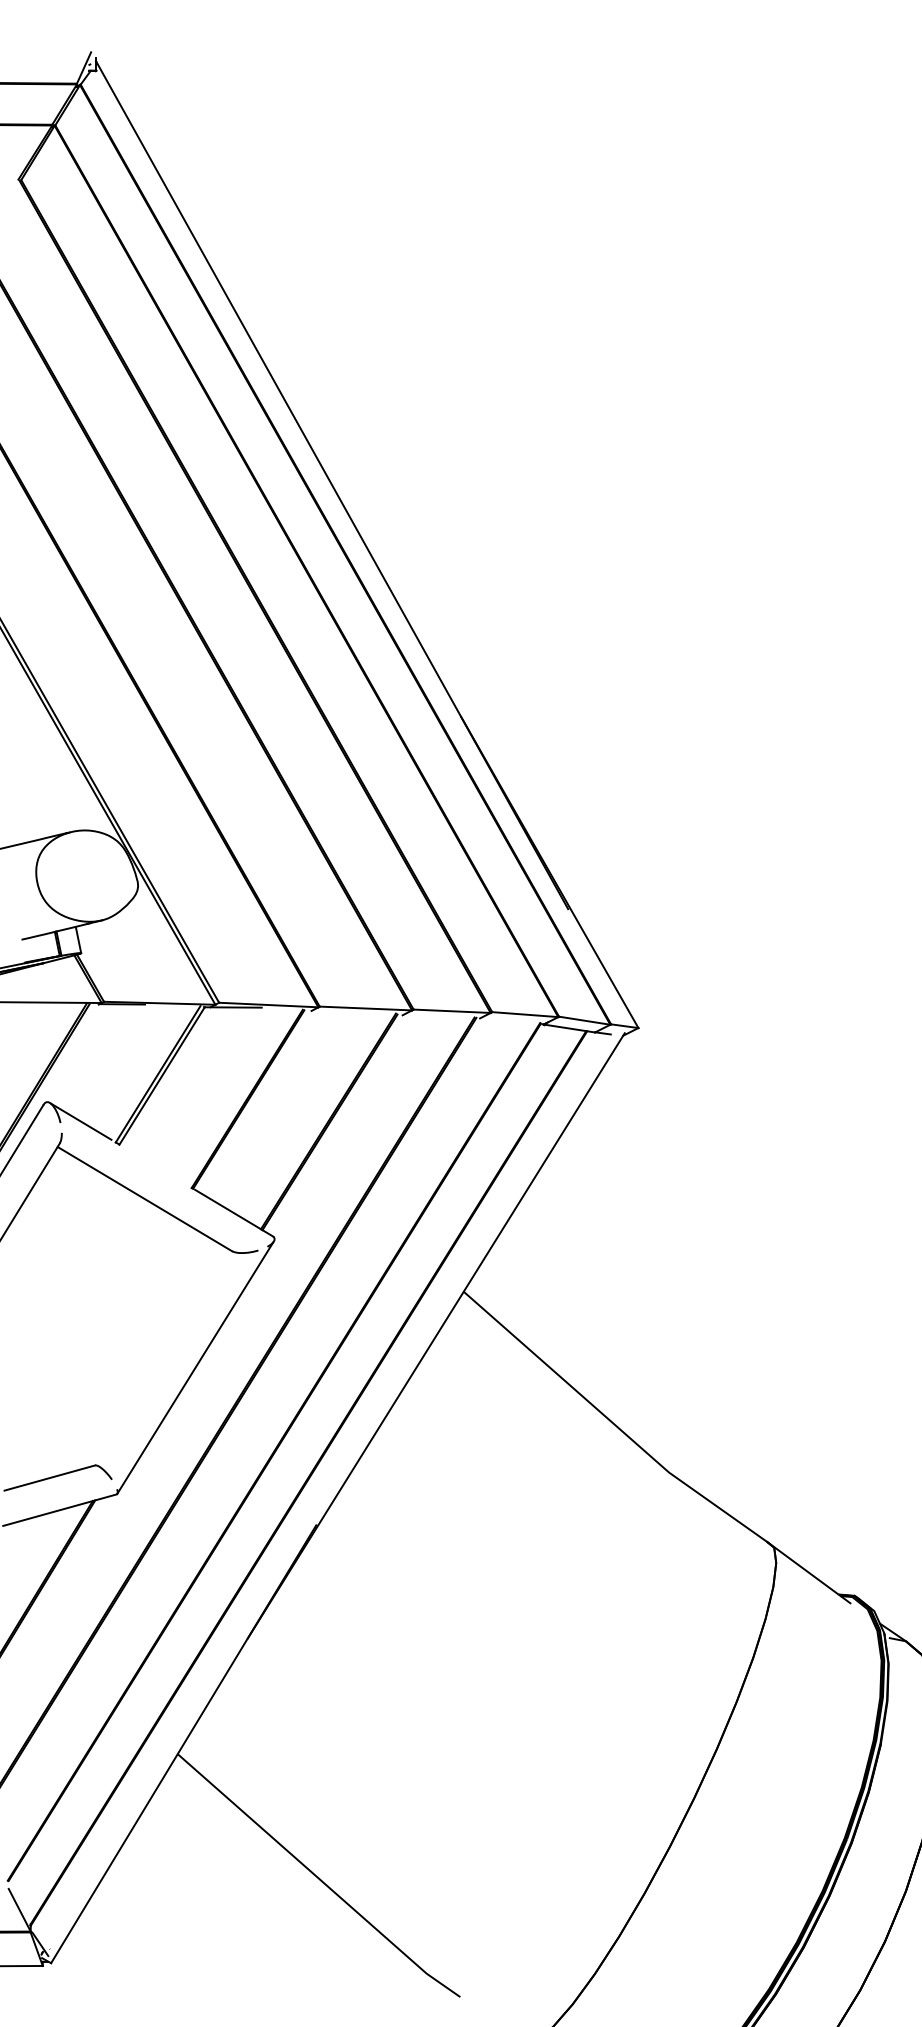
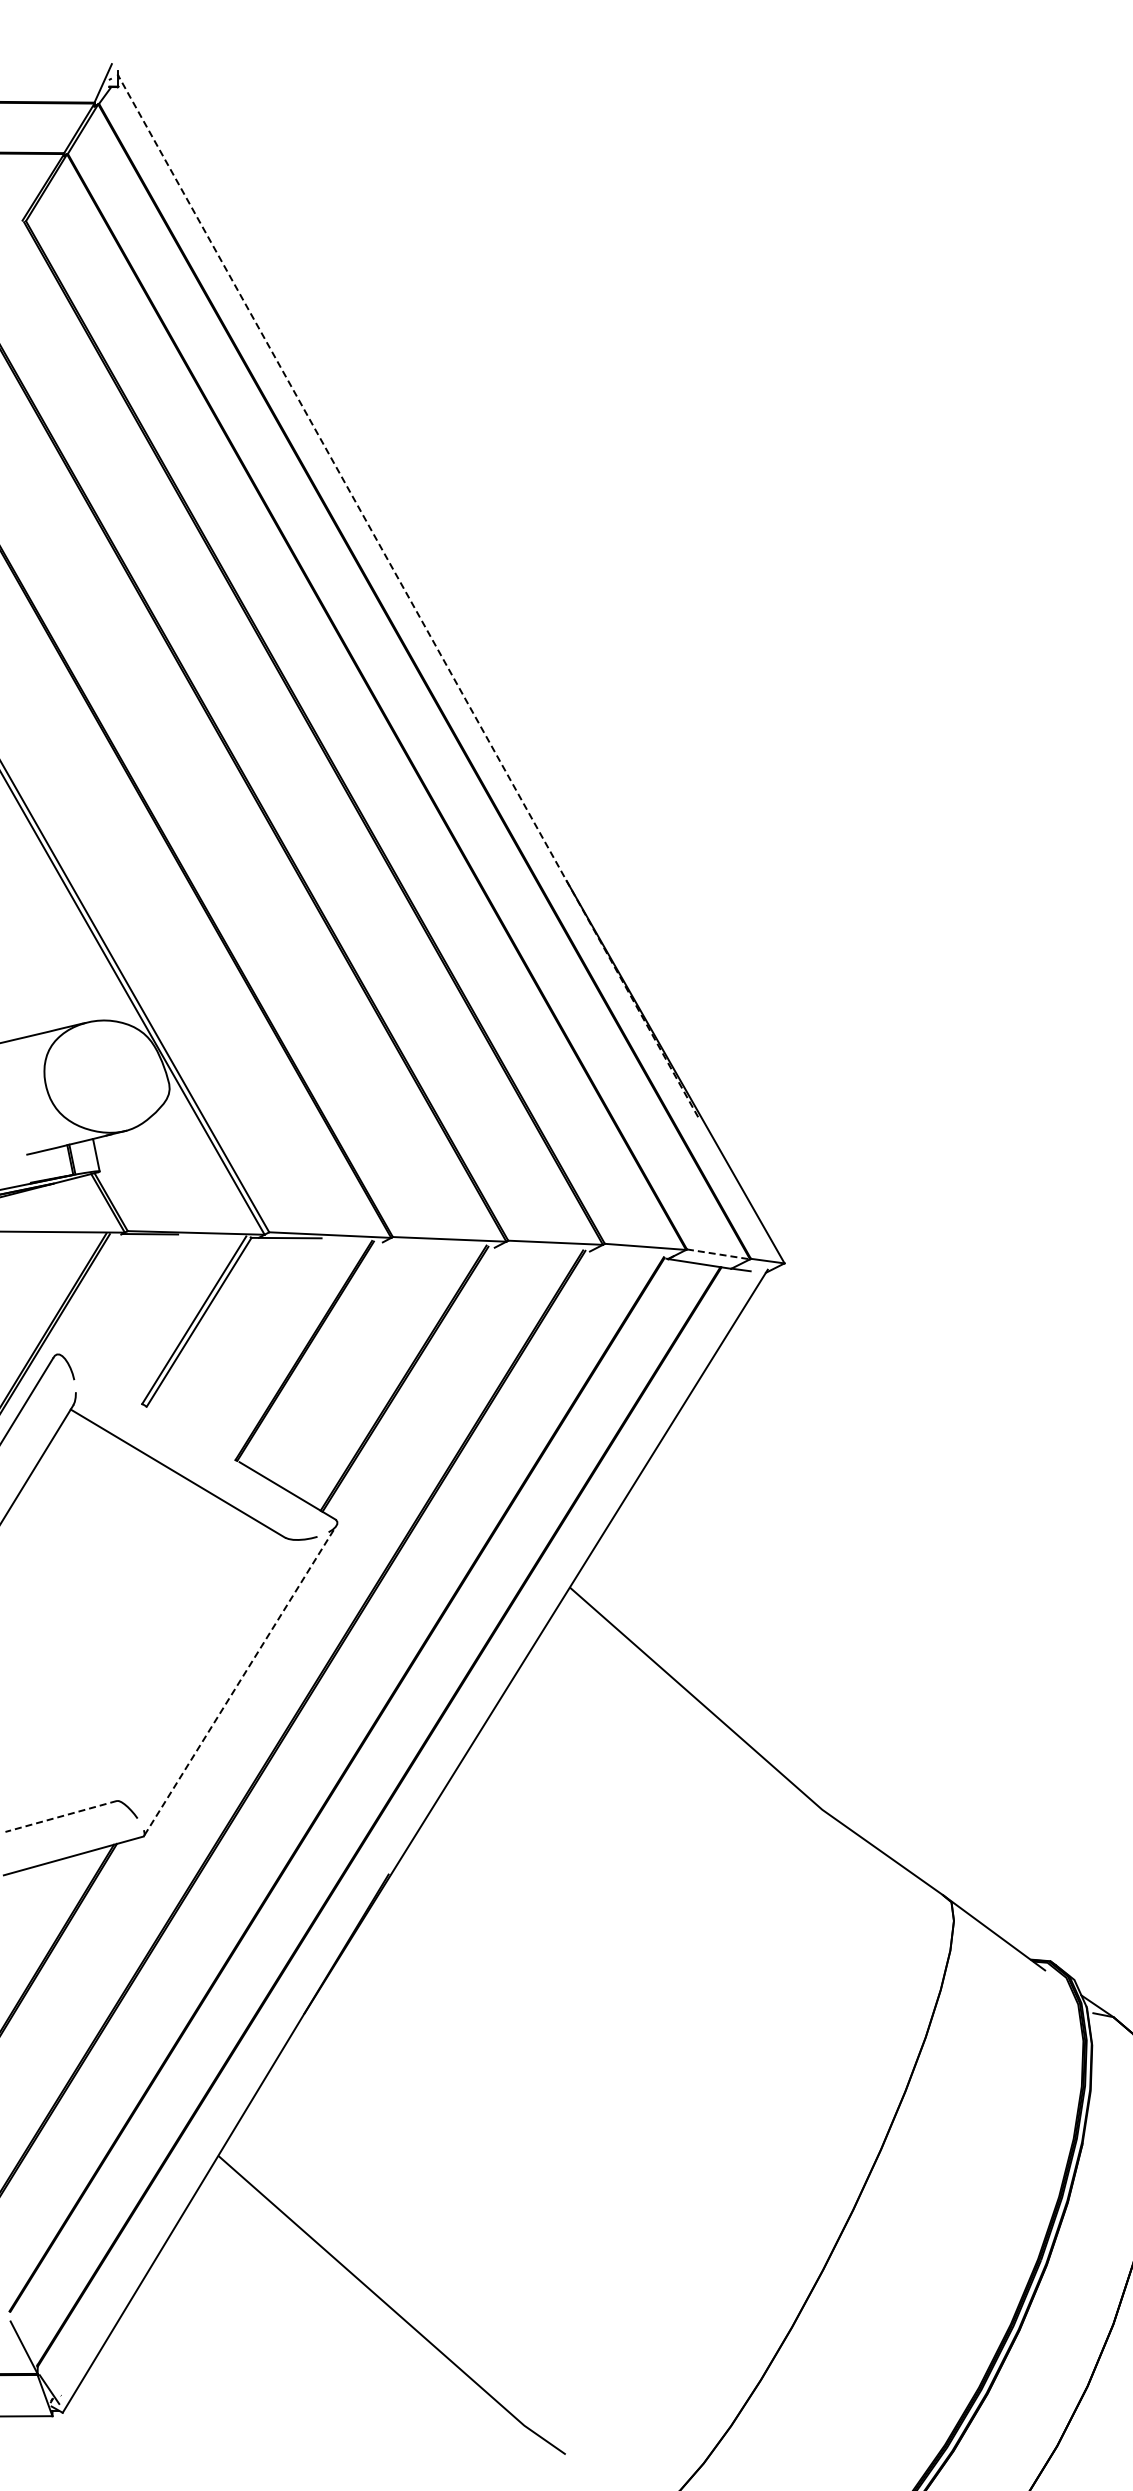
line: (331, 484) -> (407, 595), solid -> dashed
line: (584, 1020) -> (718, 1254), solid -> dashed
line: (81, 1121) -> (99, 1378), removed
line: (195, 1367) -> (240, 1680), solid -> dashed
line: (50, 1478) -> (61, 1816), solid -> dashed

